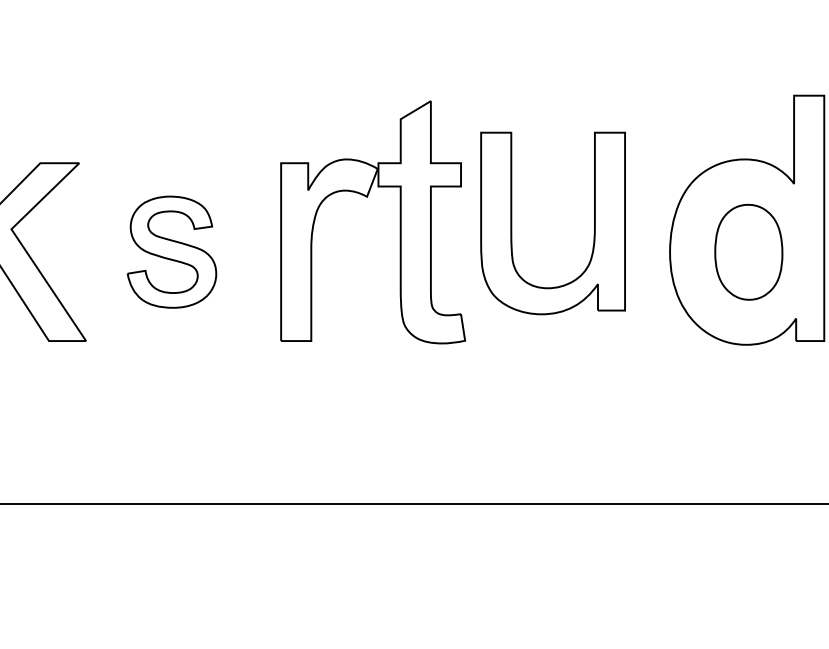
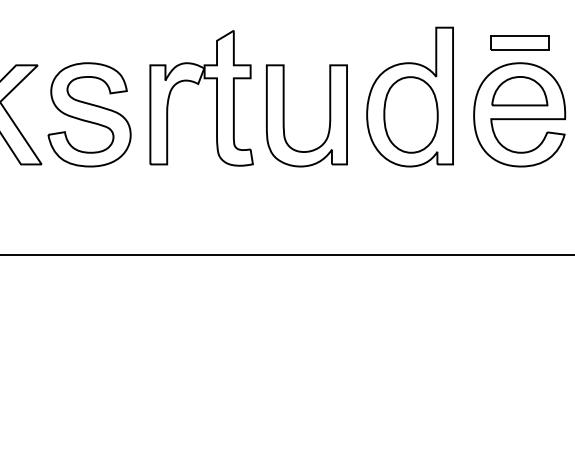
part: (512, 222) -> (284, 115), moved
part: (171, 251) -> (89, 114), size x1.67
part: (747, 251) -> (410, 114), size x1.43

